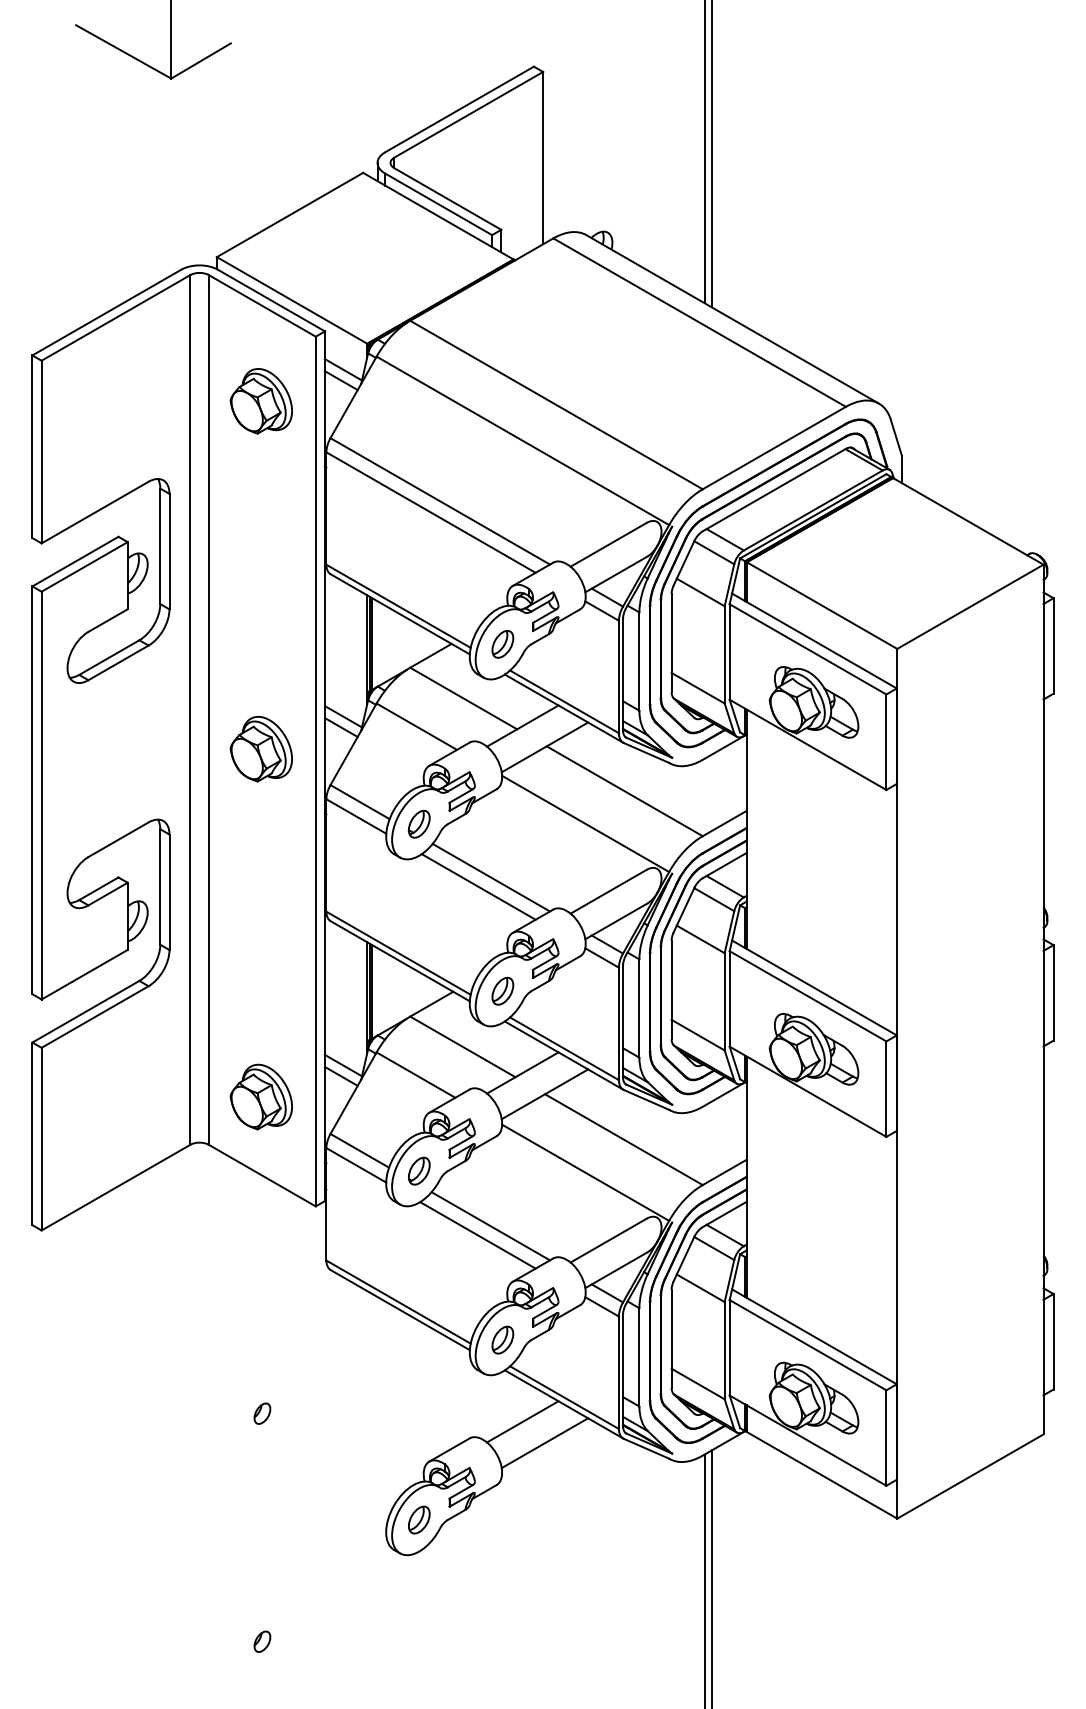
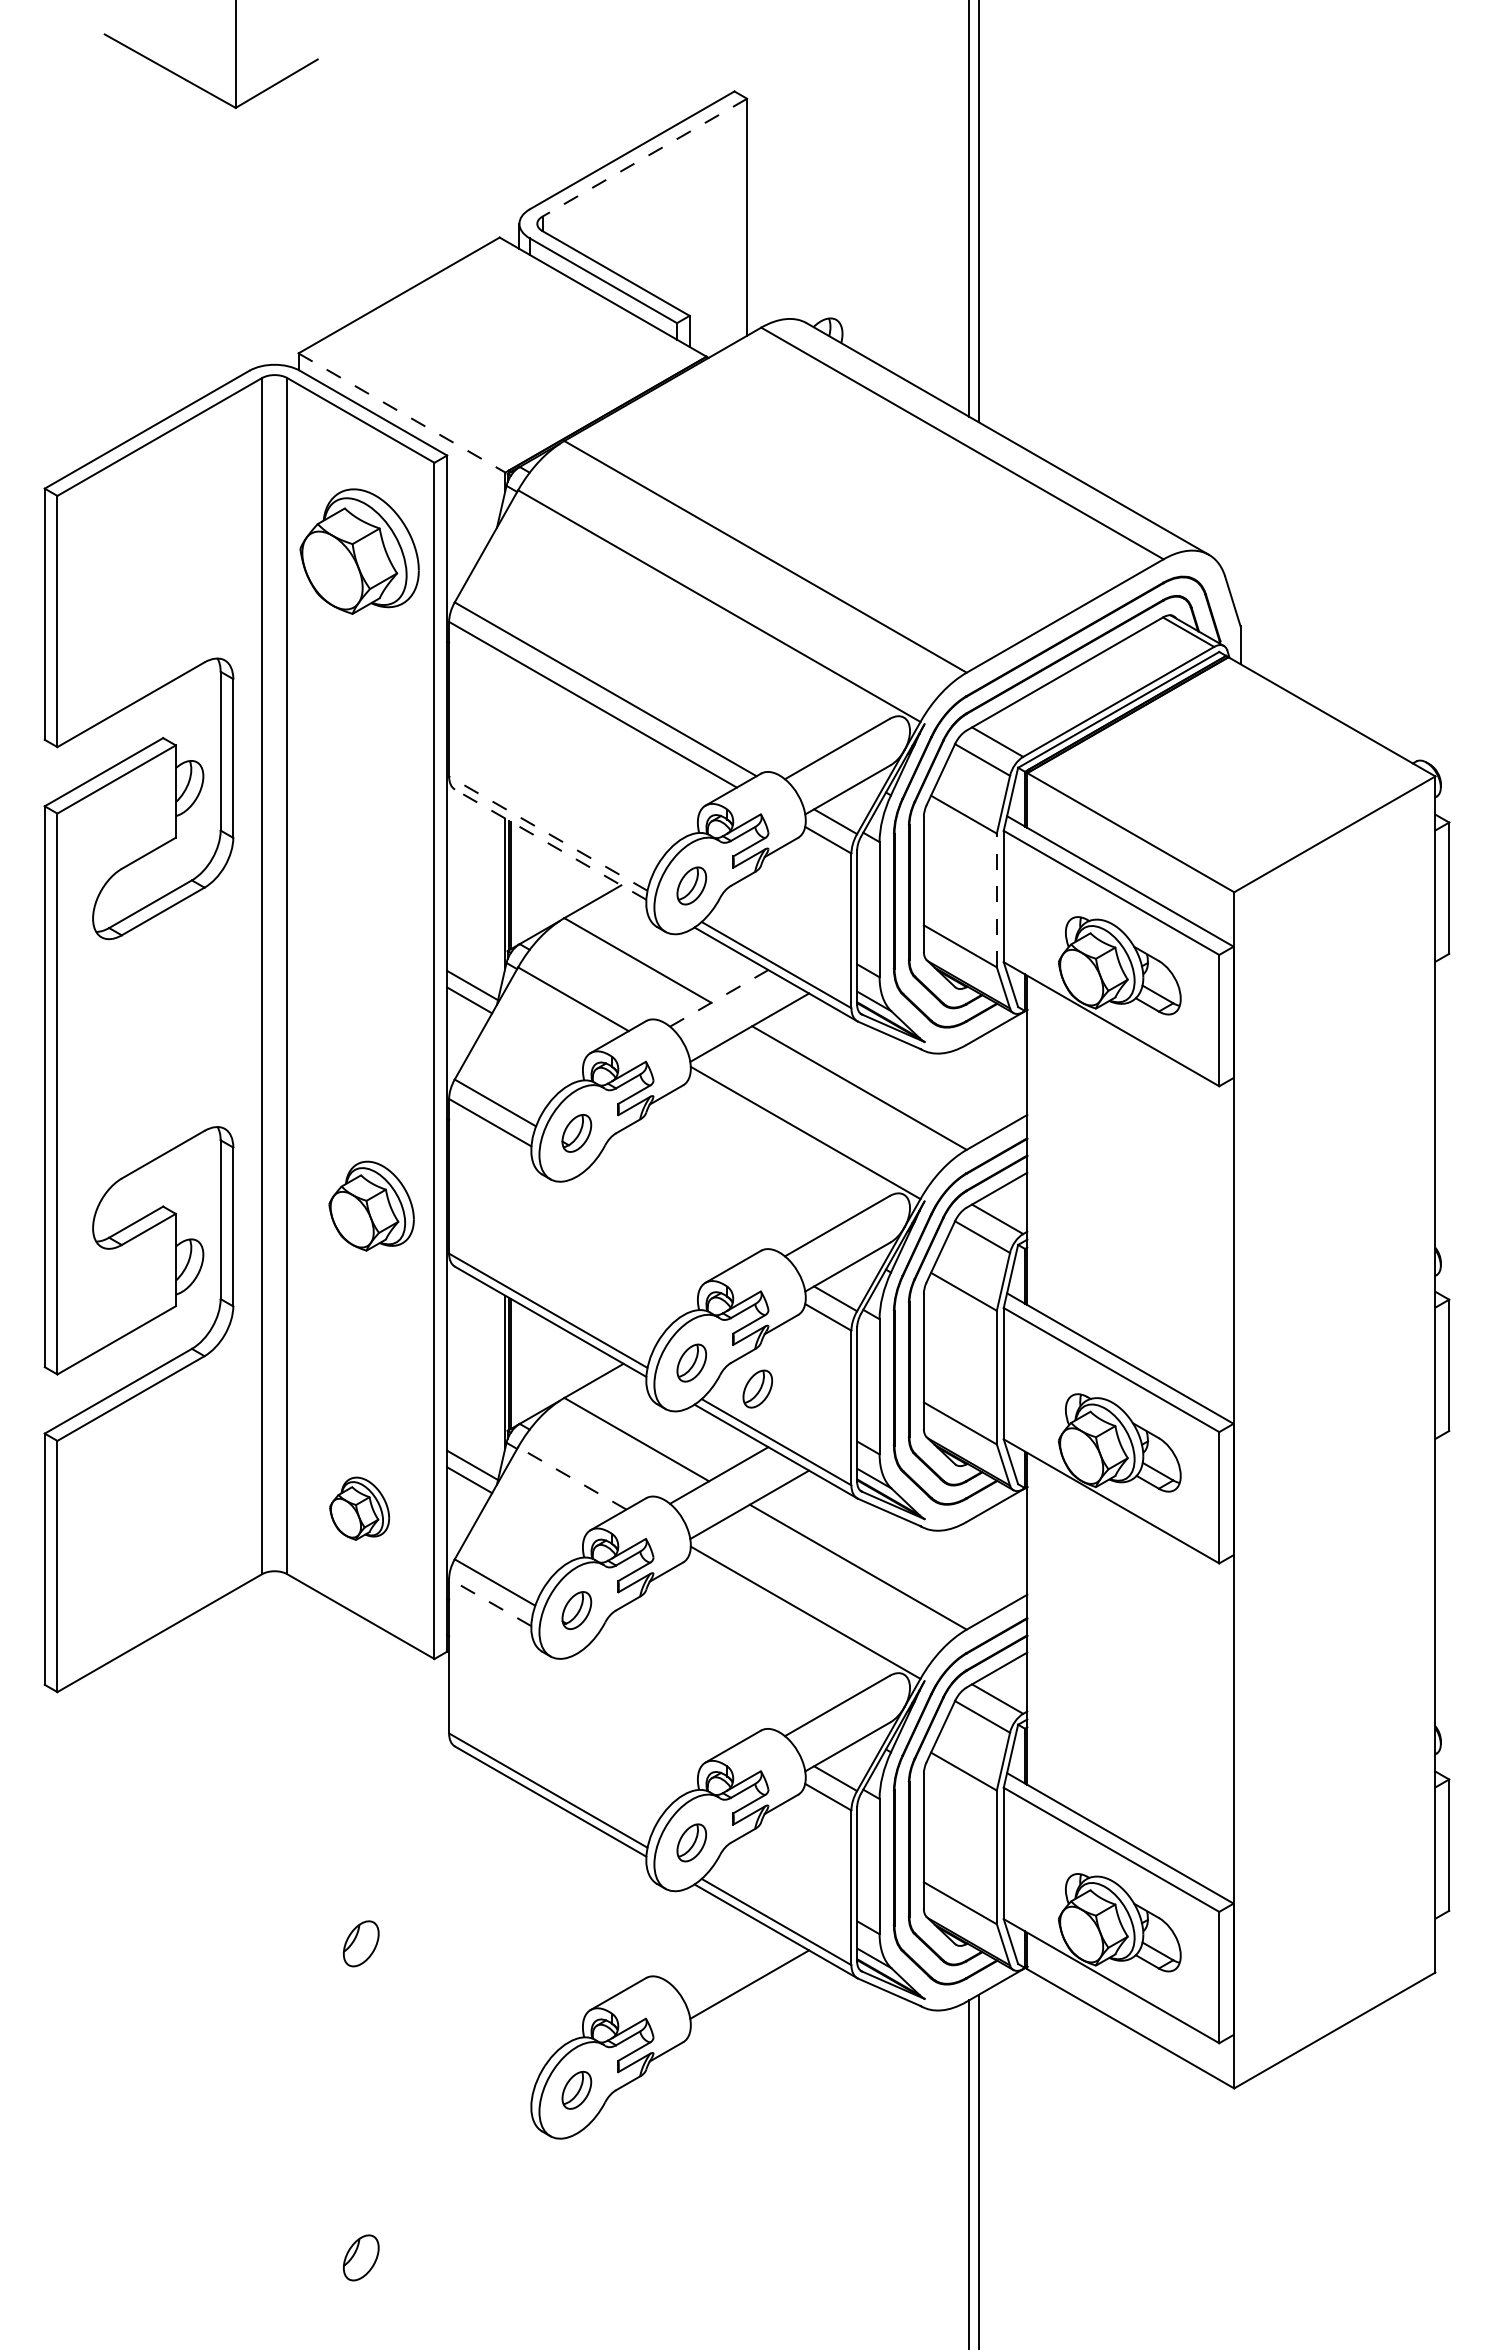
line: (468, 114) -> (644, 157), solid -> dashed
line: (292, 300) -> (402, 413), solid -> dashed
line: (343, 369) -> (472, 508), removed
line: (341, 380) -> (469, 523), removed
part: (261, 401) -> (359, 551), size x1.4
line: (397, 606) -> (547, 833), solid -> dashed
line: (400, 614) -> (550, 844), solid -> dashed
line: (724, 654) -> (996, 900), solid -> dashed
line: (523, 726) -> (719, 998), solid -> dashed
part: (261, 748) -> (371, 1205), moved
line: (491, 877) -> (675, 1206), removed
line: (478, 886) -> (658, 1219), removed
part: (550, 1009) -> (757, 1388), added
line: (415, 1075) -> (571, 1478), solid -> dashed
part: (261, 1096) -> (359, 1508), size x0.7
line: (355, 1165) -> (489, 1602), solid -> dashed
line: (490, 1226) -> (674, 1686), removed
line: (477, 1235) -> (657, 1698), removed
part: (261, 1414) -> (360, 1944), size x1.6
line: (523, 1421) -> (719, 1954), removed
part: (261, 1641) -> (360, 2257), size x1.6

